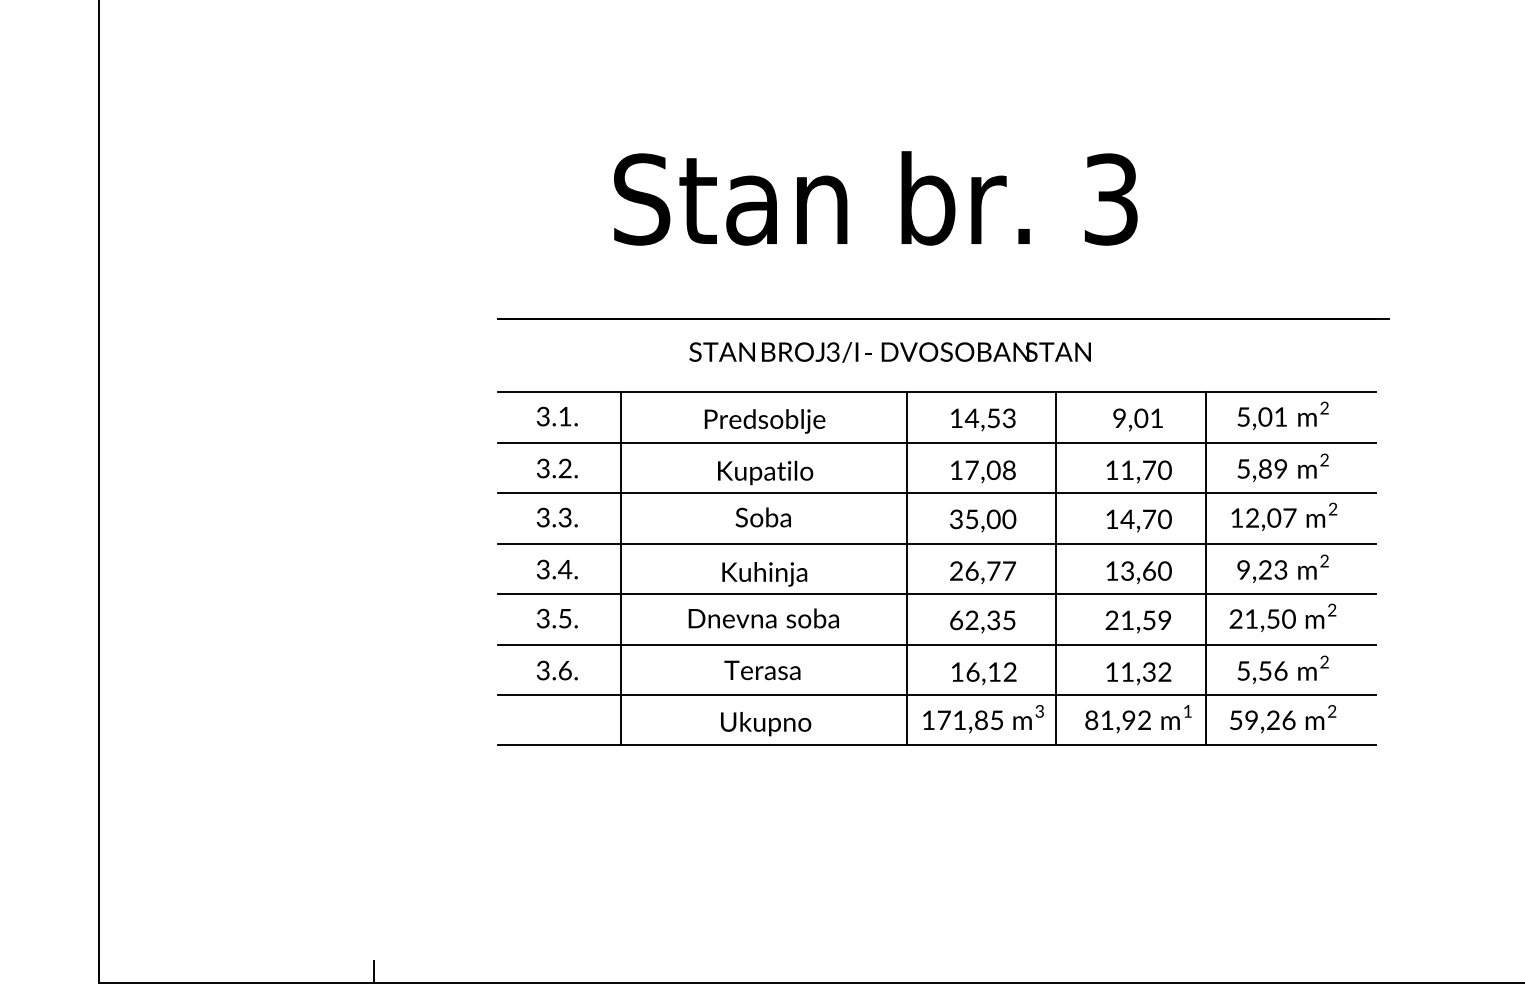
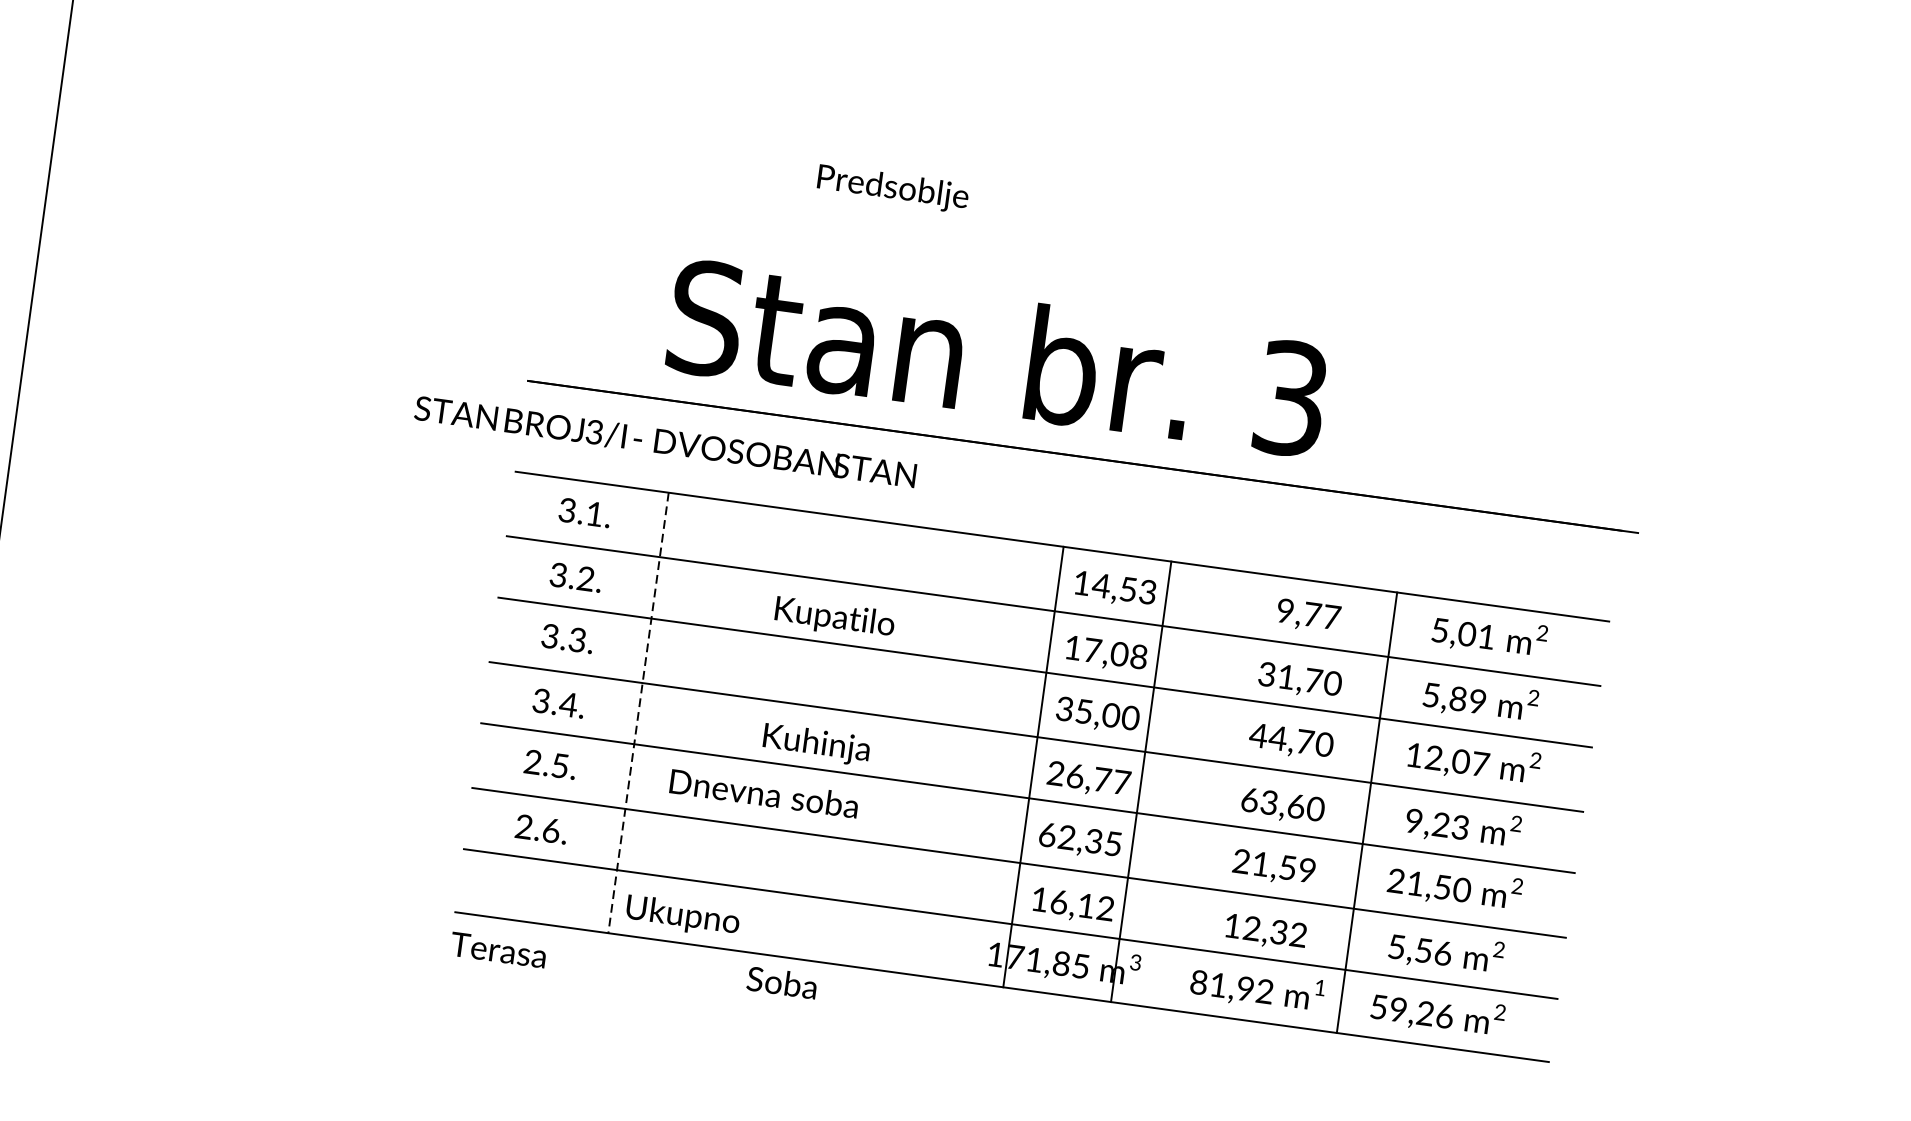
text: (875, 198) -> (997, 357), moved
text: (889, 352) -> (664, 442), moved
text: (1148, 418) -> (1321, 616), 9,01 -> 9,77
text: (764, 421) -> (892, 189), moved
text: (1111, 470) -> (1266, 674), 11,70 -> 31,70
text: (762, 517) -> (781, 982), moved
text: (1111, 518) -> (1258, 734), 14,70 -> 44,70
line: (621, 568) -> (638, 713), solid -> dashed
line: (907, 568) -> (1034, 767), moved
line: (1056, 568) -> (1141, 781), moved
text: (1111, 570) -> (1249, 799), 13,60 -> 63,60
text: (763, 618) -> (763, 793), moved
text: (542, 621) -> (531, 765), 3.5. -> 2.5.
text: (762, 670) -> (498, 950), moved
text: (1127, 671) -> (1252, 927), 11,32 -> 12,32
text: (542, 673) -> (522, 830), 3.6. -> 2.6.
text: (766, 724) -> (683, 917), moved

